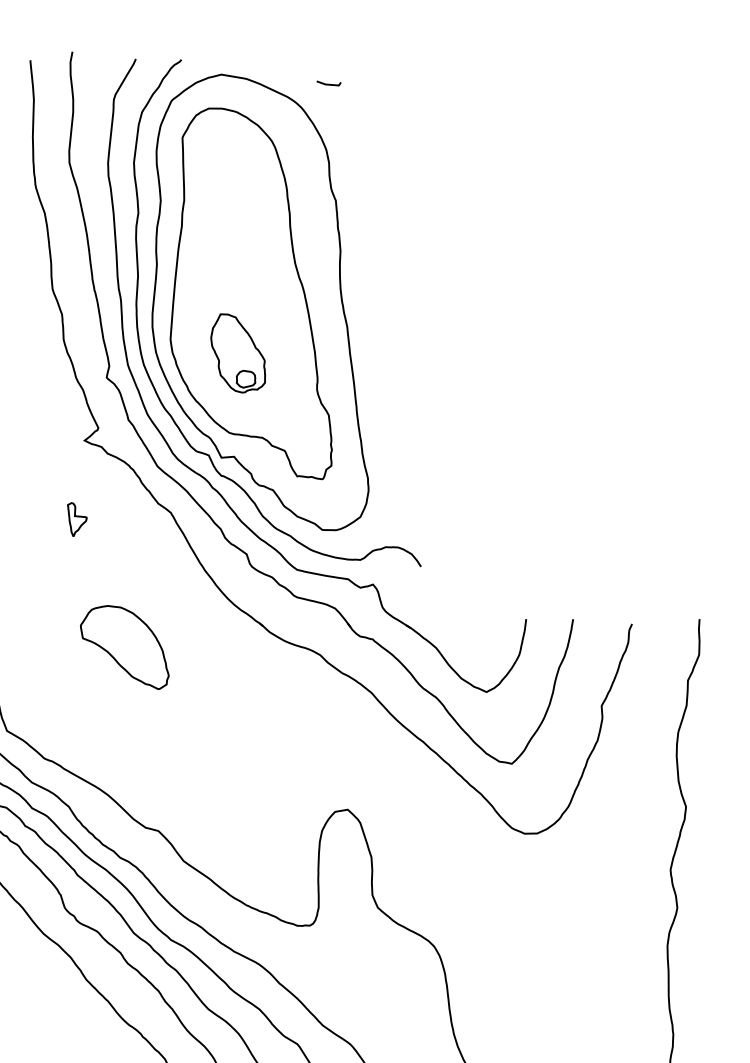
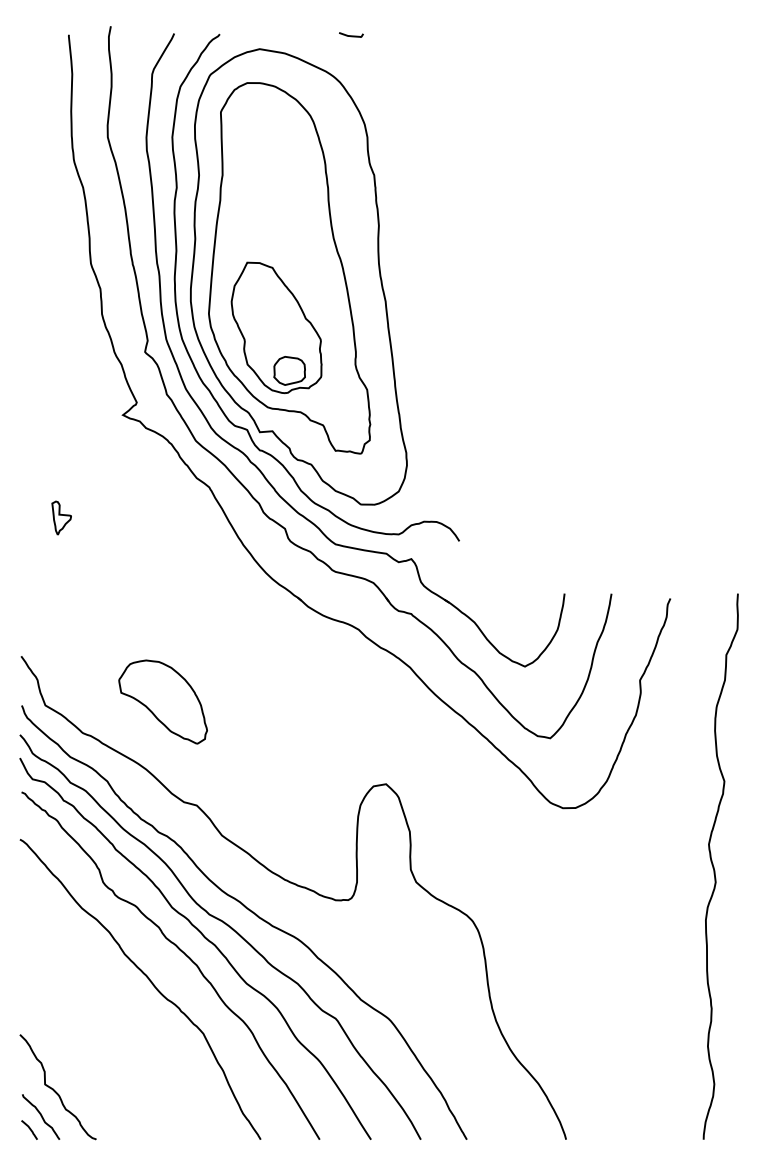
curve: (329, 84) -> (351, 35), moved
part: (238, 353) -> (276, 327), size x1.67
part: (77, 519) -> (61, 517), moved
part: (124, 647) -> (162, 701), moved

